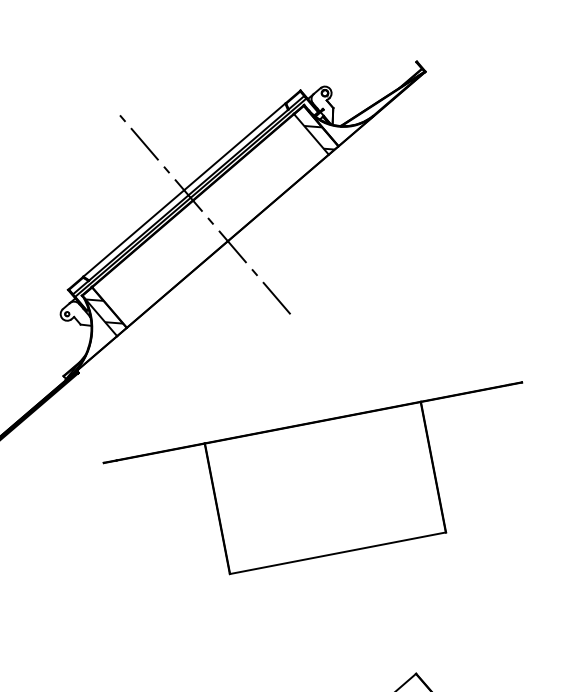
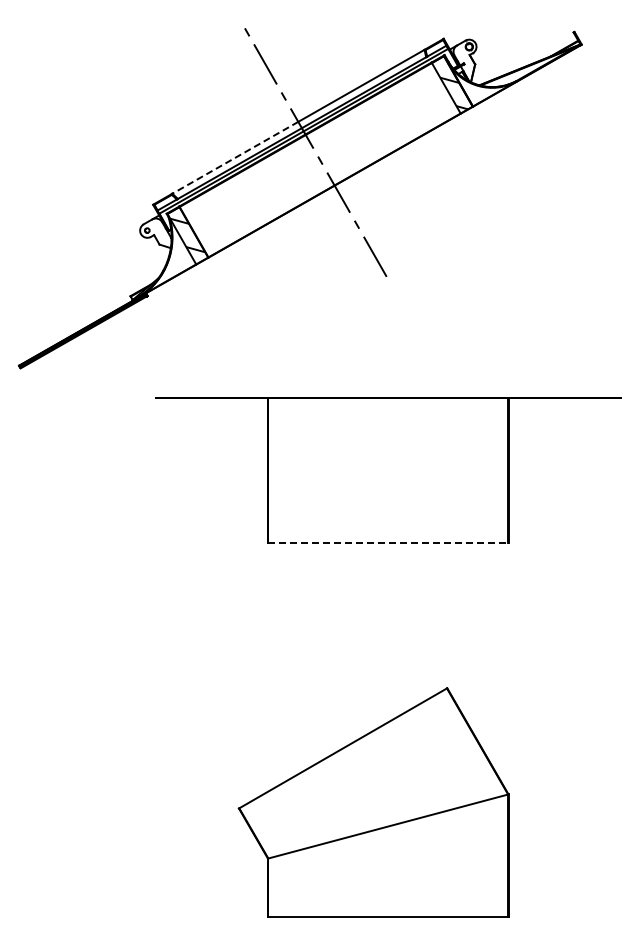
line: (133, 233) -> (235, 157), solid -> dashed
line: (338, 552) -> (388, 542), solid -> dashed

